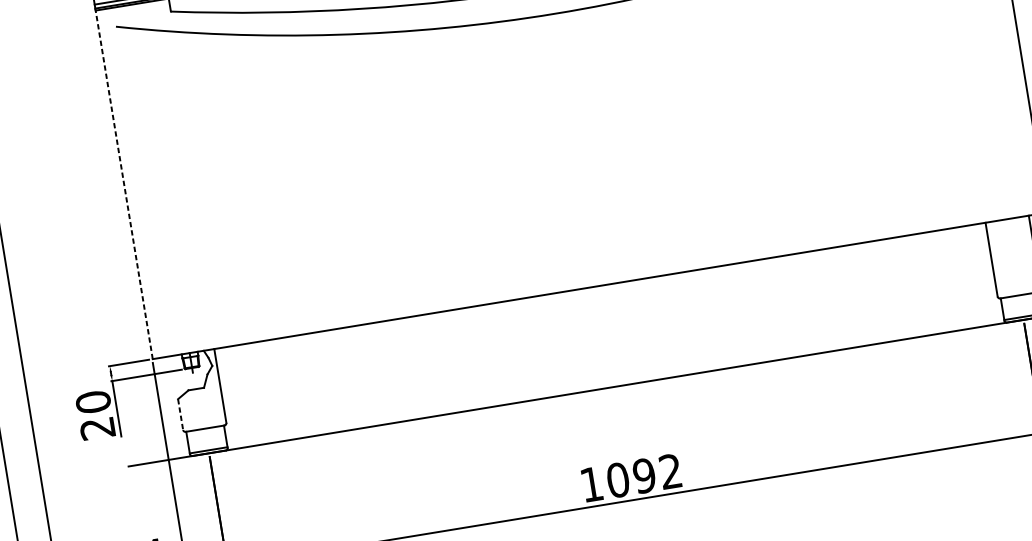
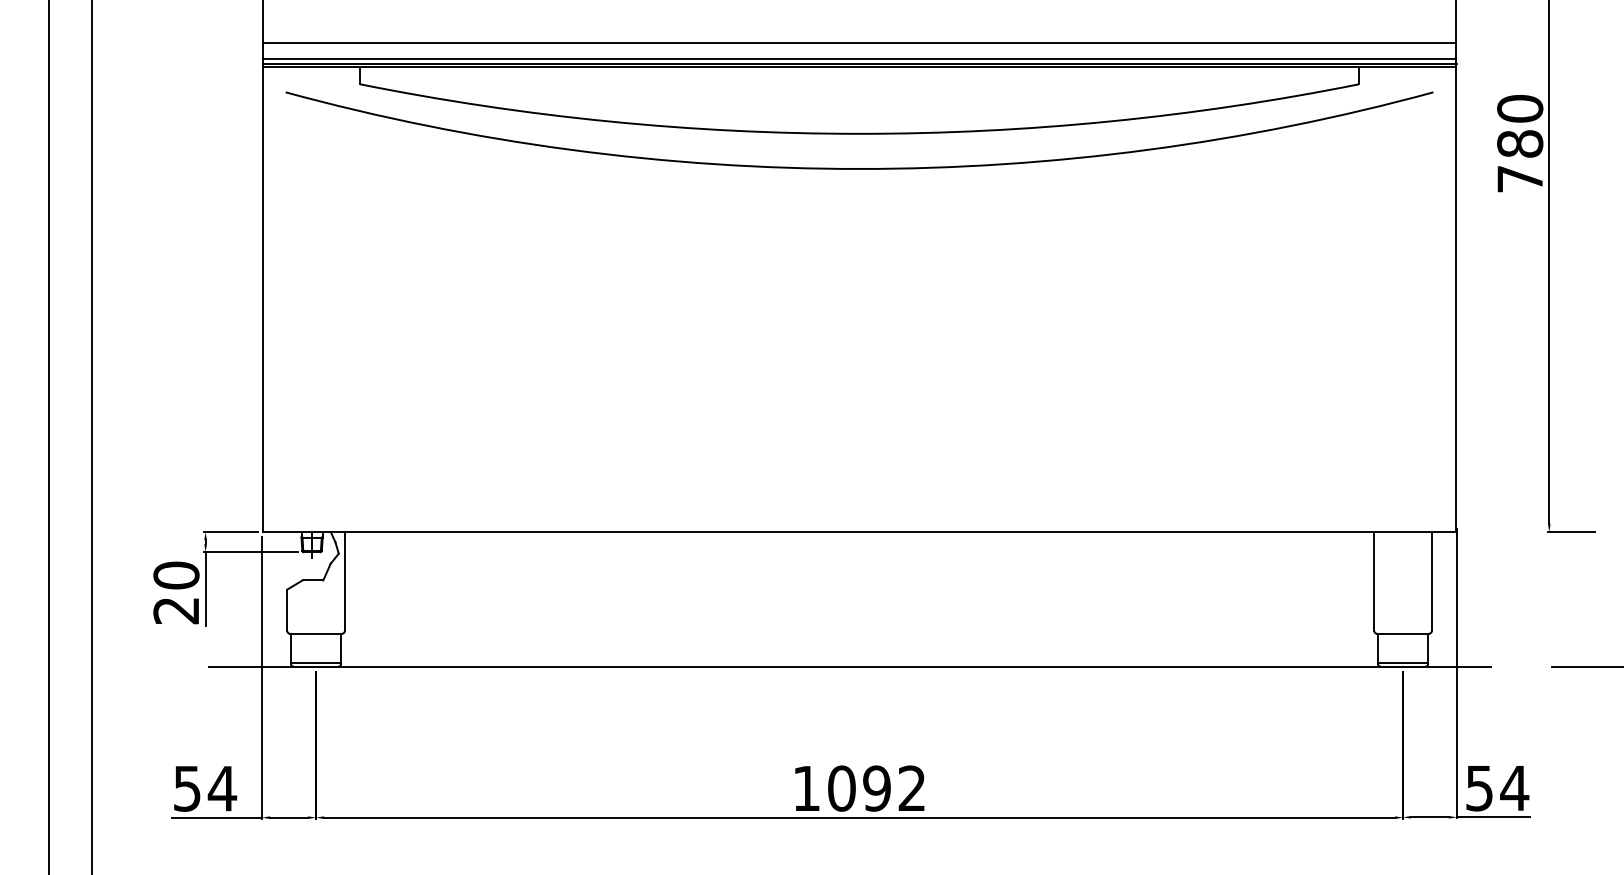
line: (123, 184) -> (262, 298), dashed -> solid
line: (180, 414) -> (287, 610), dashed -> solid

